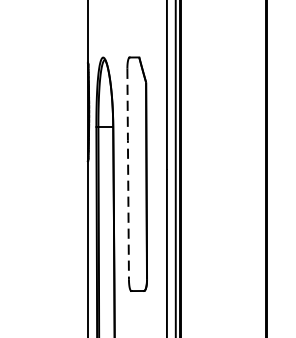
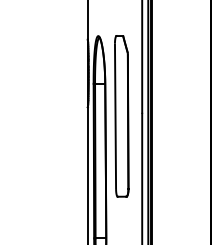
line: (128, 174) -> (115, 116), dashed -> solid

